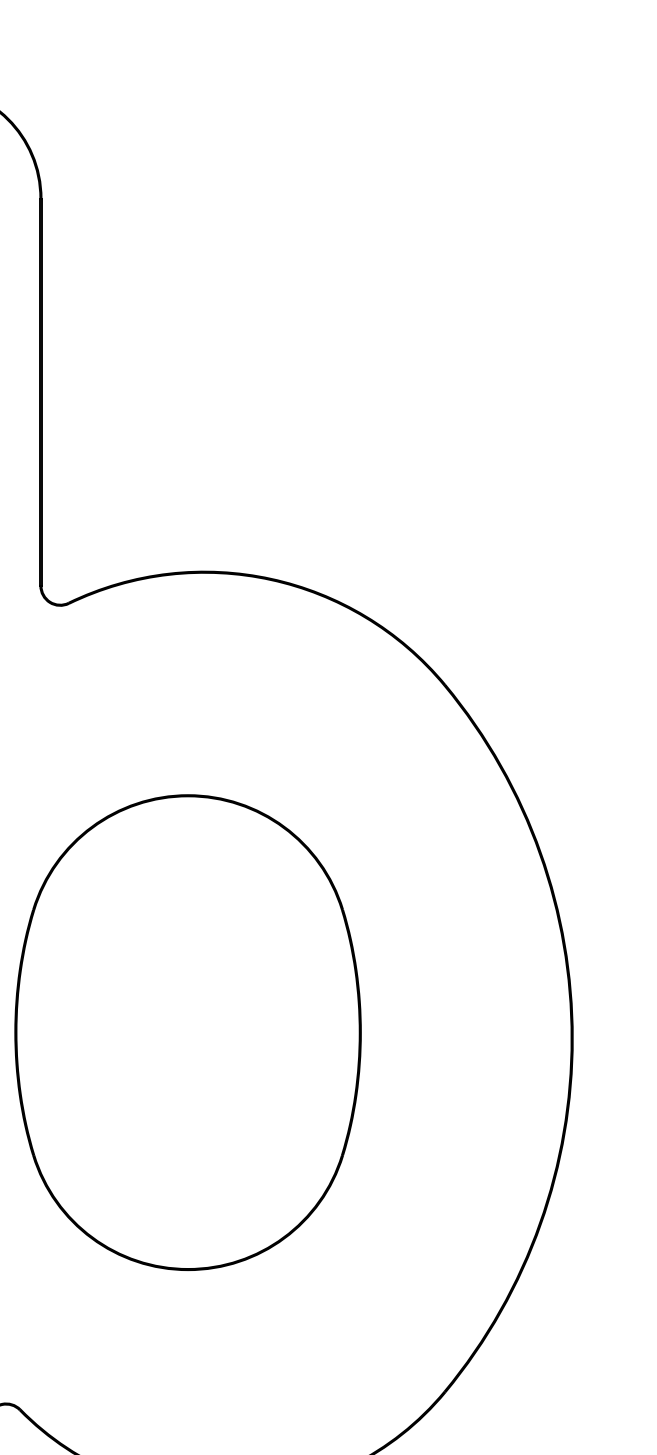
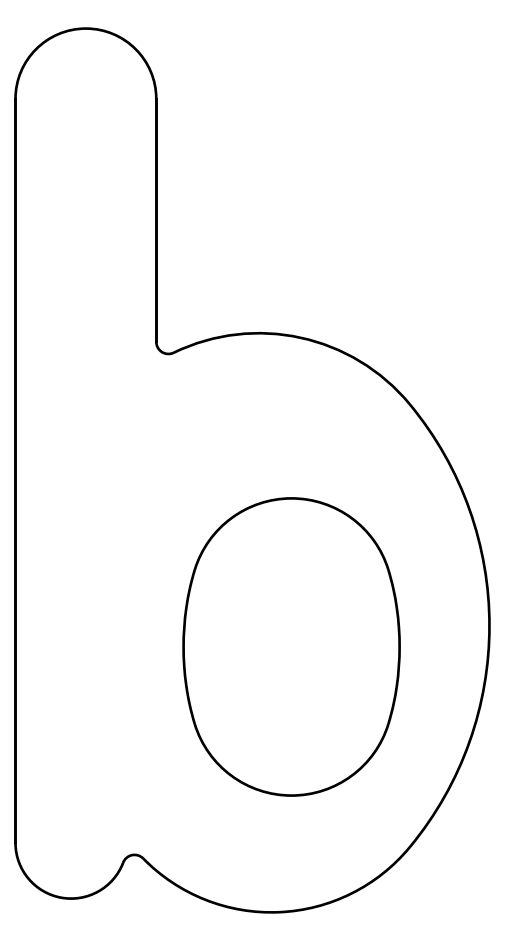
part: (187, 1031) -> (291, 646), moved

